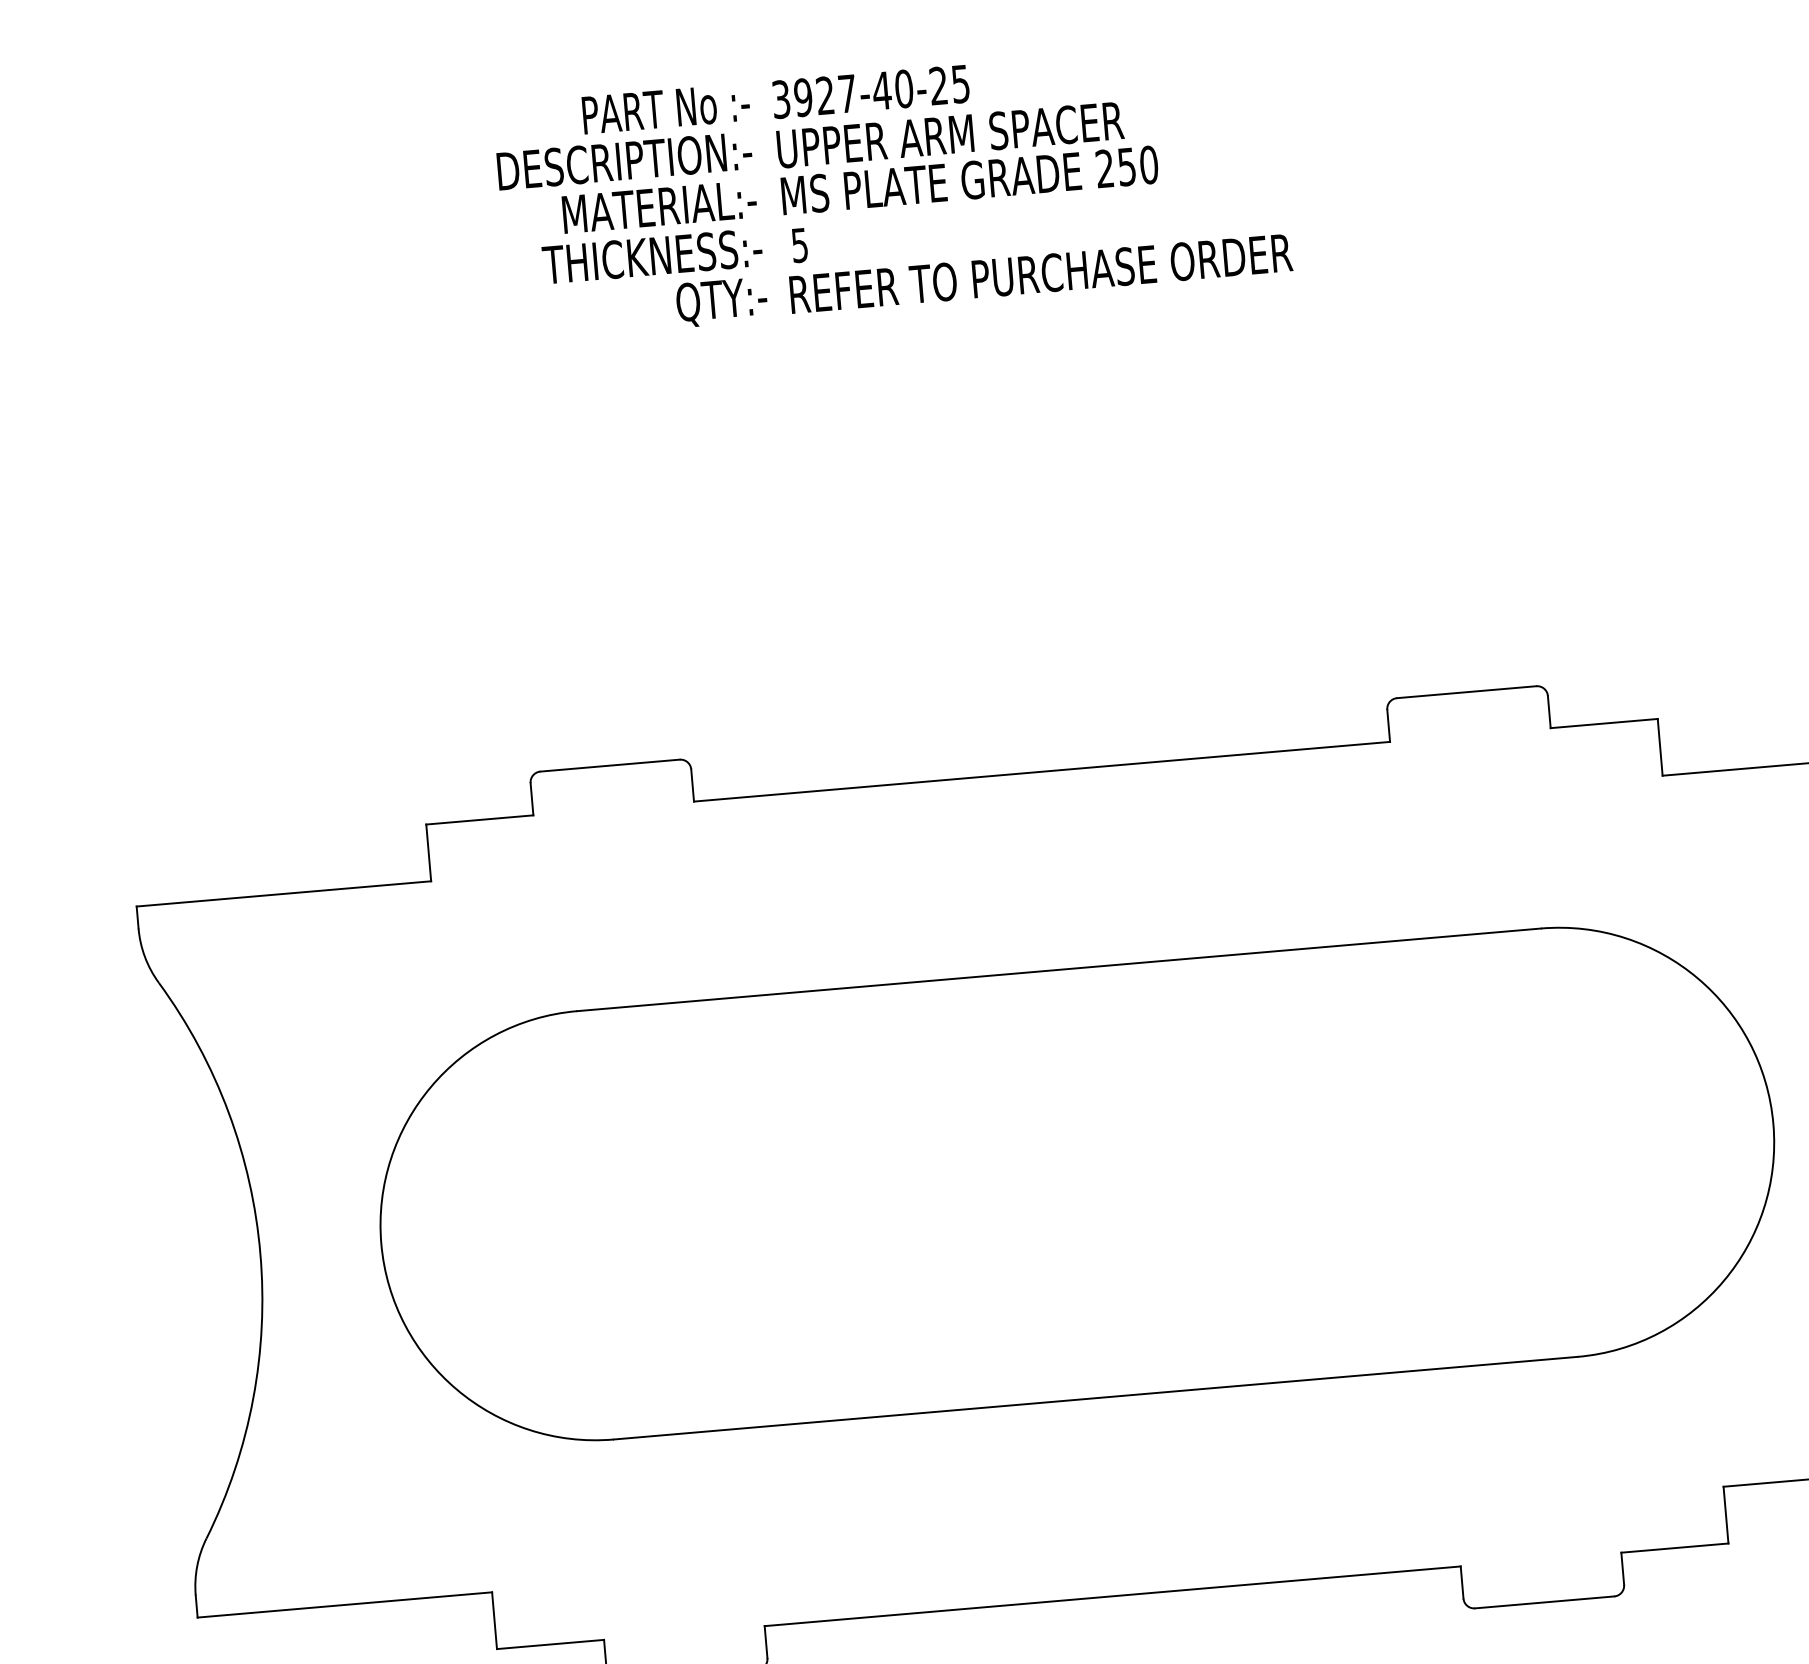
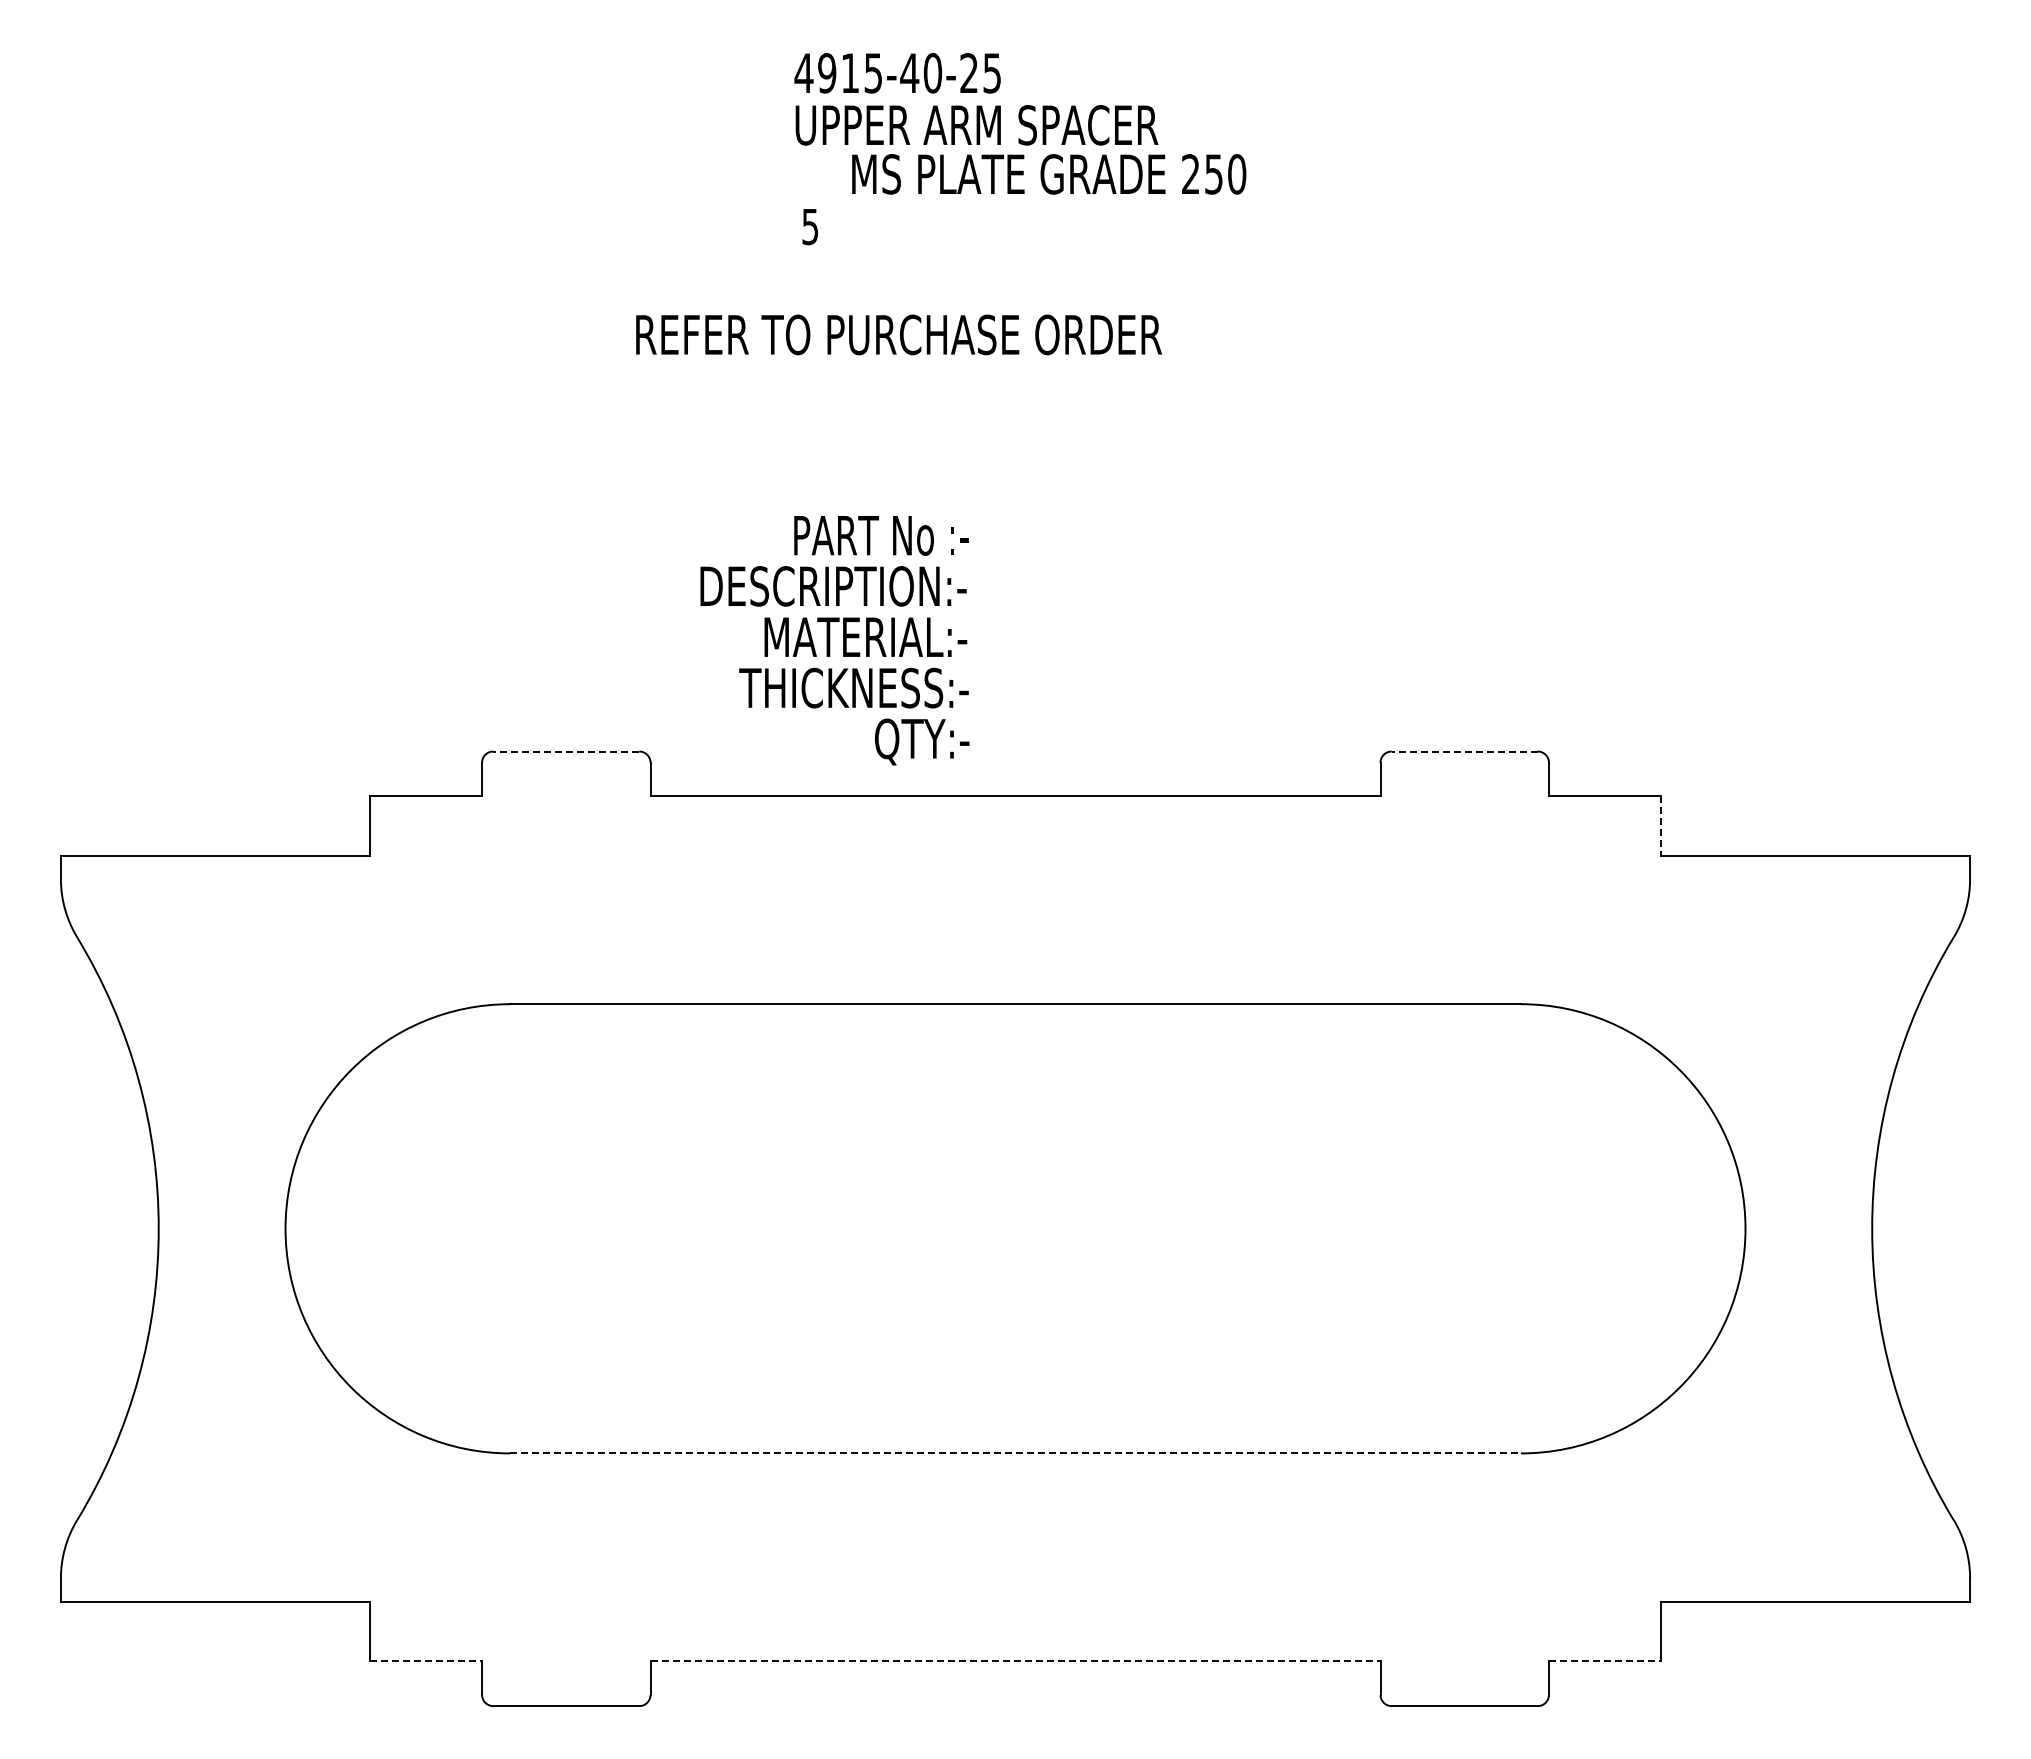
text: (813, 96) -> (837, 73), 3927-40-25 -> 4915-40-25
text: (970, 180) -> (1049, 174), moved
text: (630, 212) -> (834, 640), moved
text: (1040, 273) -> (898, 334), moved
line: (1466, 692) -> (1464, 751), solid -> dashed
line: (1660, 747) -> (1661, 826), solid -> dashed
line: (610, 765) -> (566, 751), solid -> dashed
line: (1096, 1398) -> (1016, 1453), solid -> dashed
line: (1675, 1548) -> (1605, 1661), solid -> dashed
line: (1112, 1596) -> (1015, 1661), solid -> dashed
line: (551, 1644) -> (426, 1661), solid -> dashed

